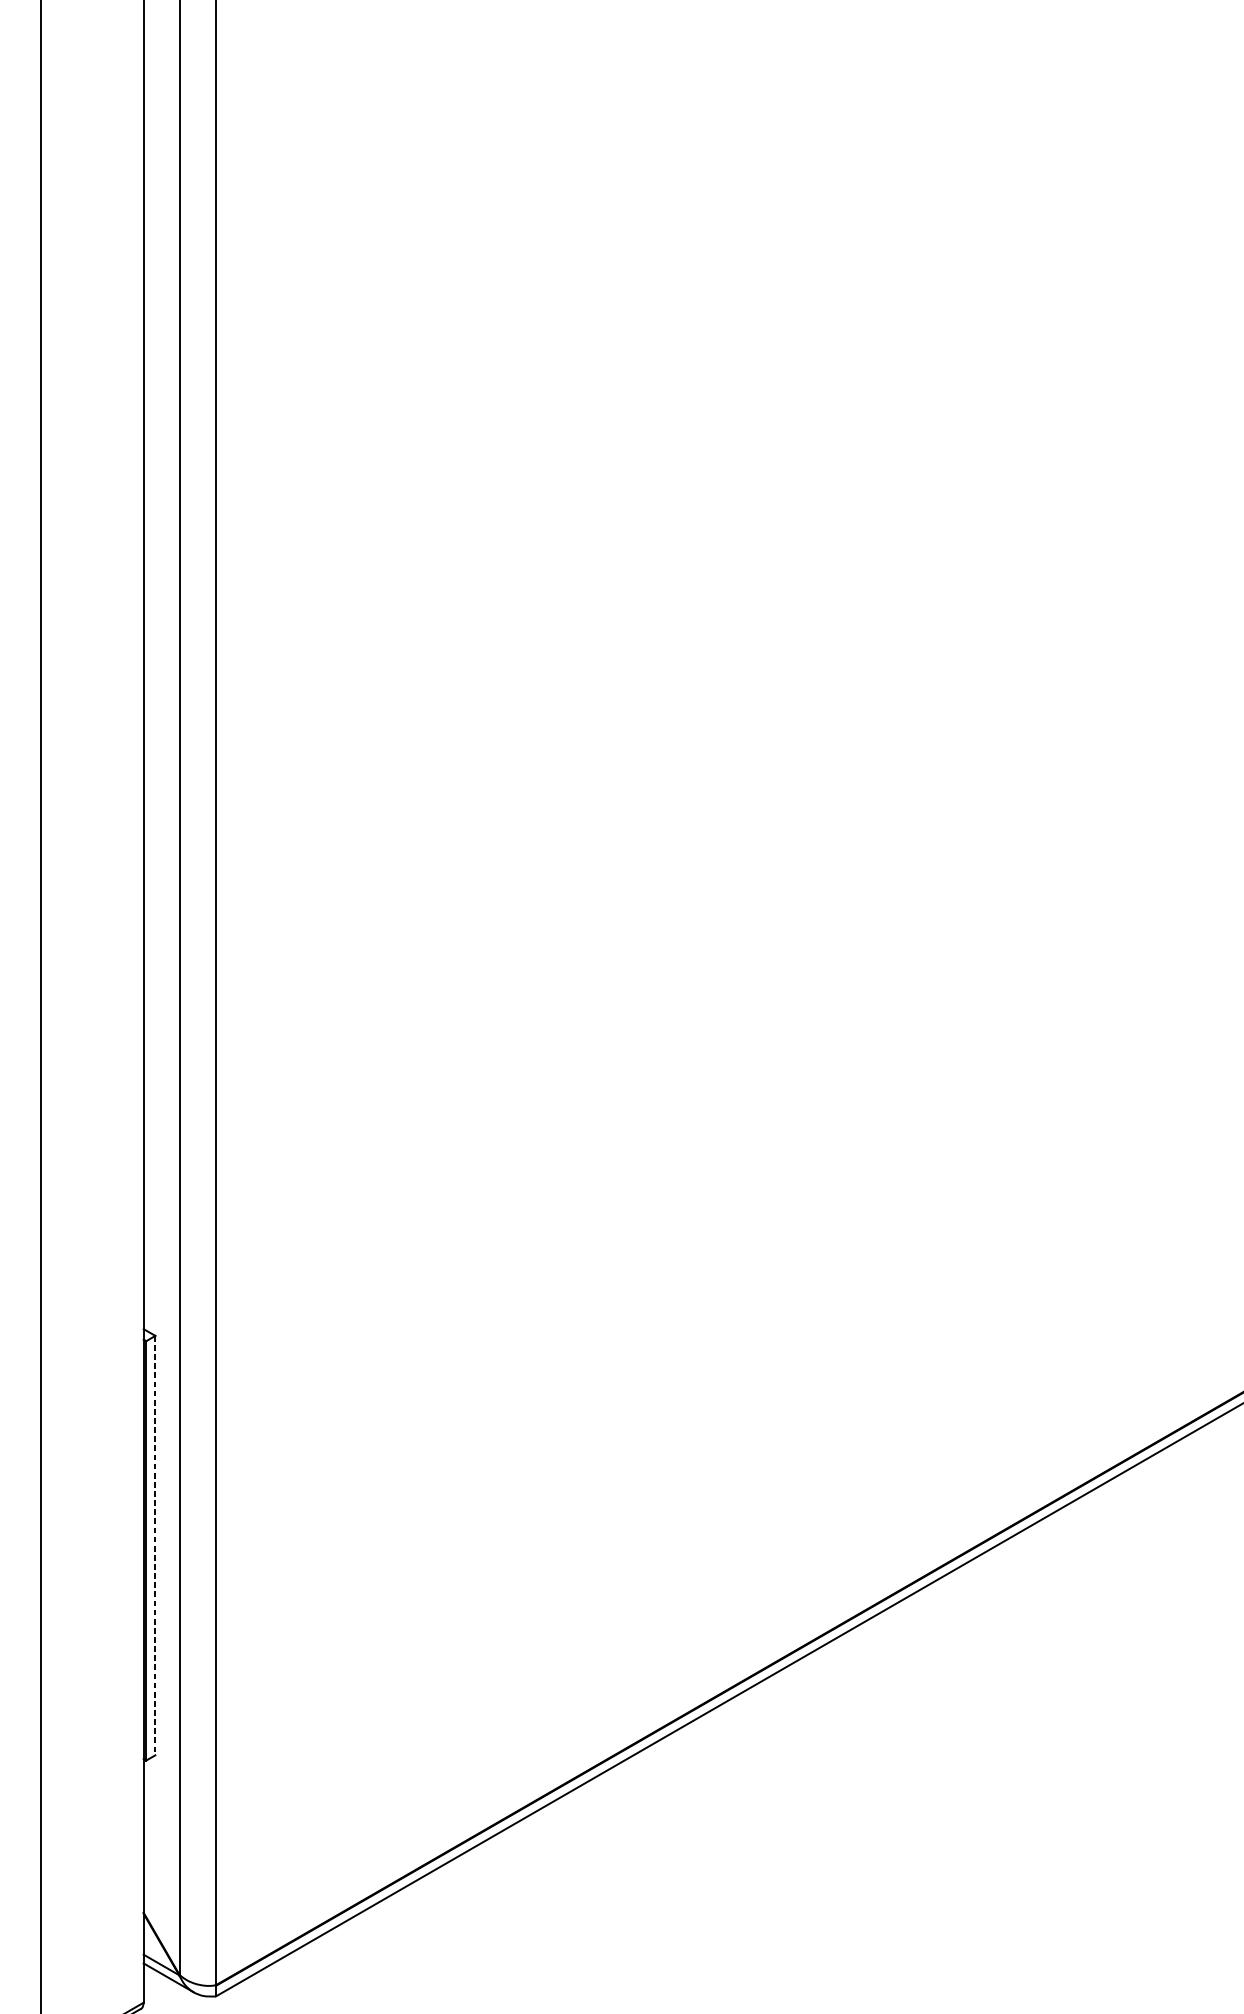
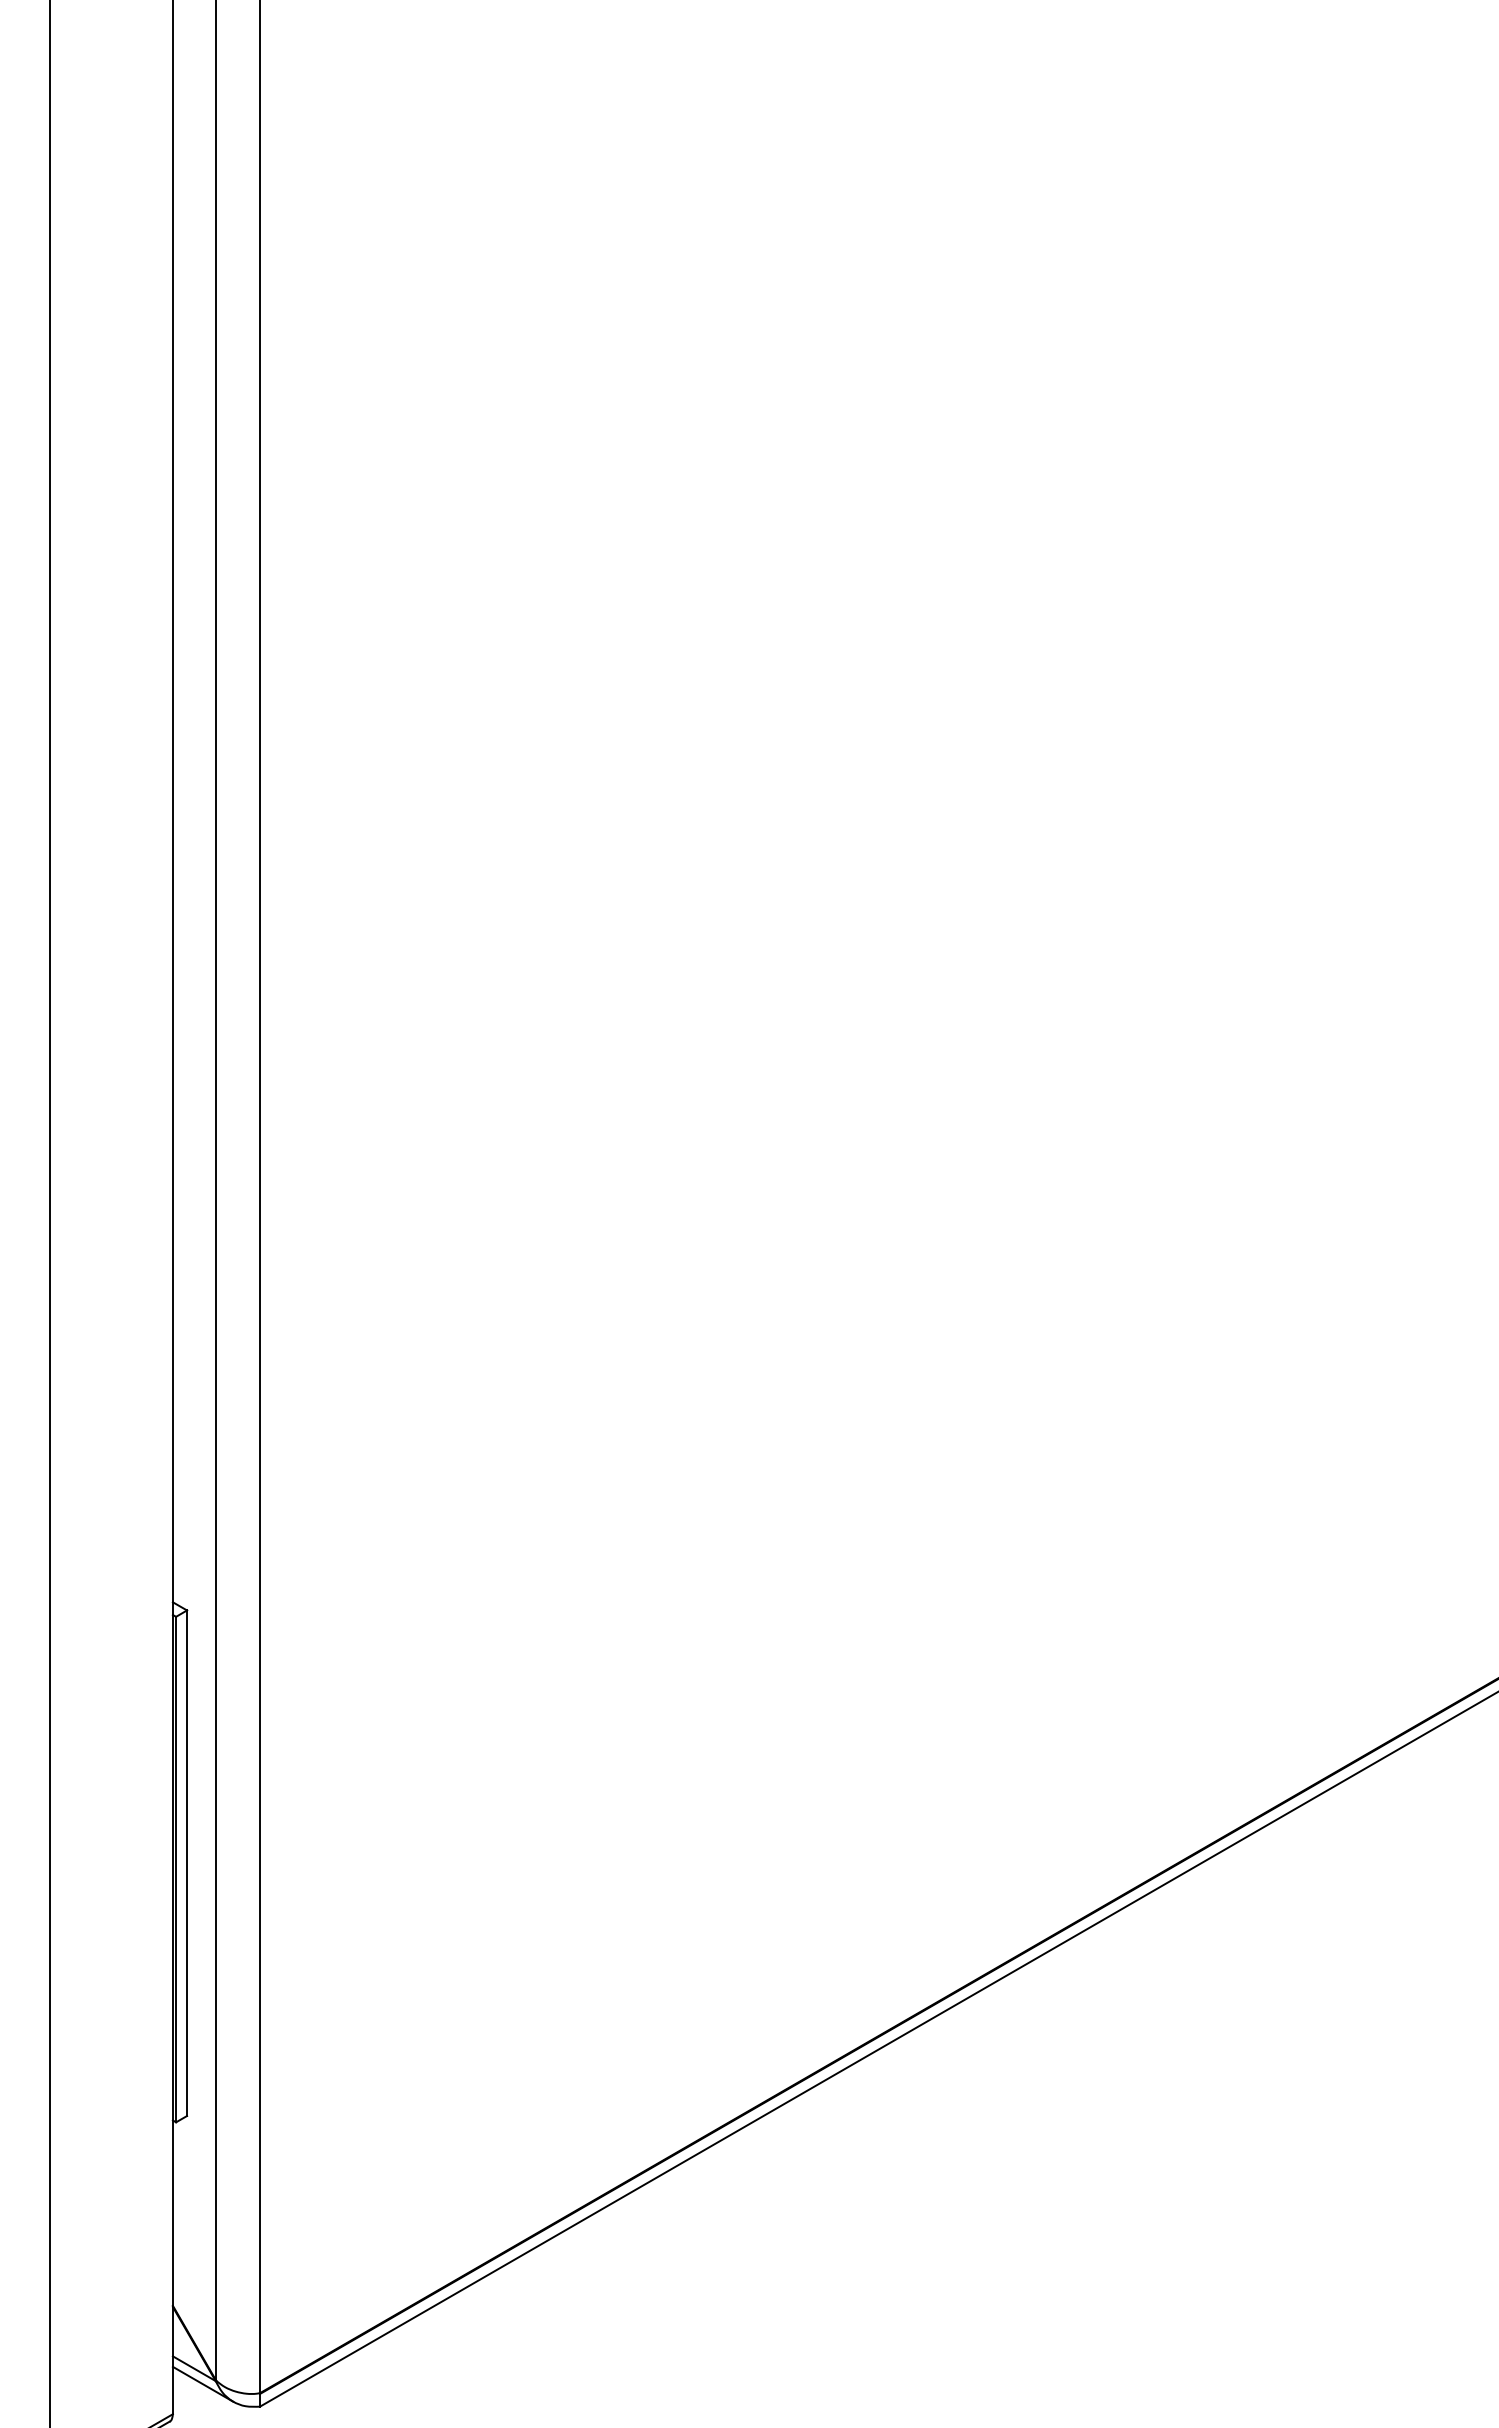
line: (155, 1545) -> (187, 1863), dashed -> solid

